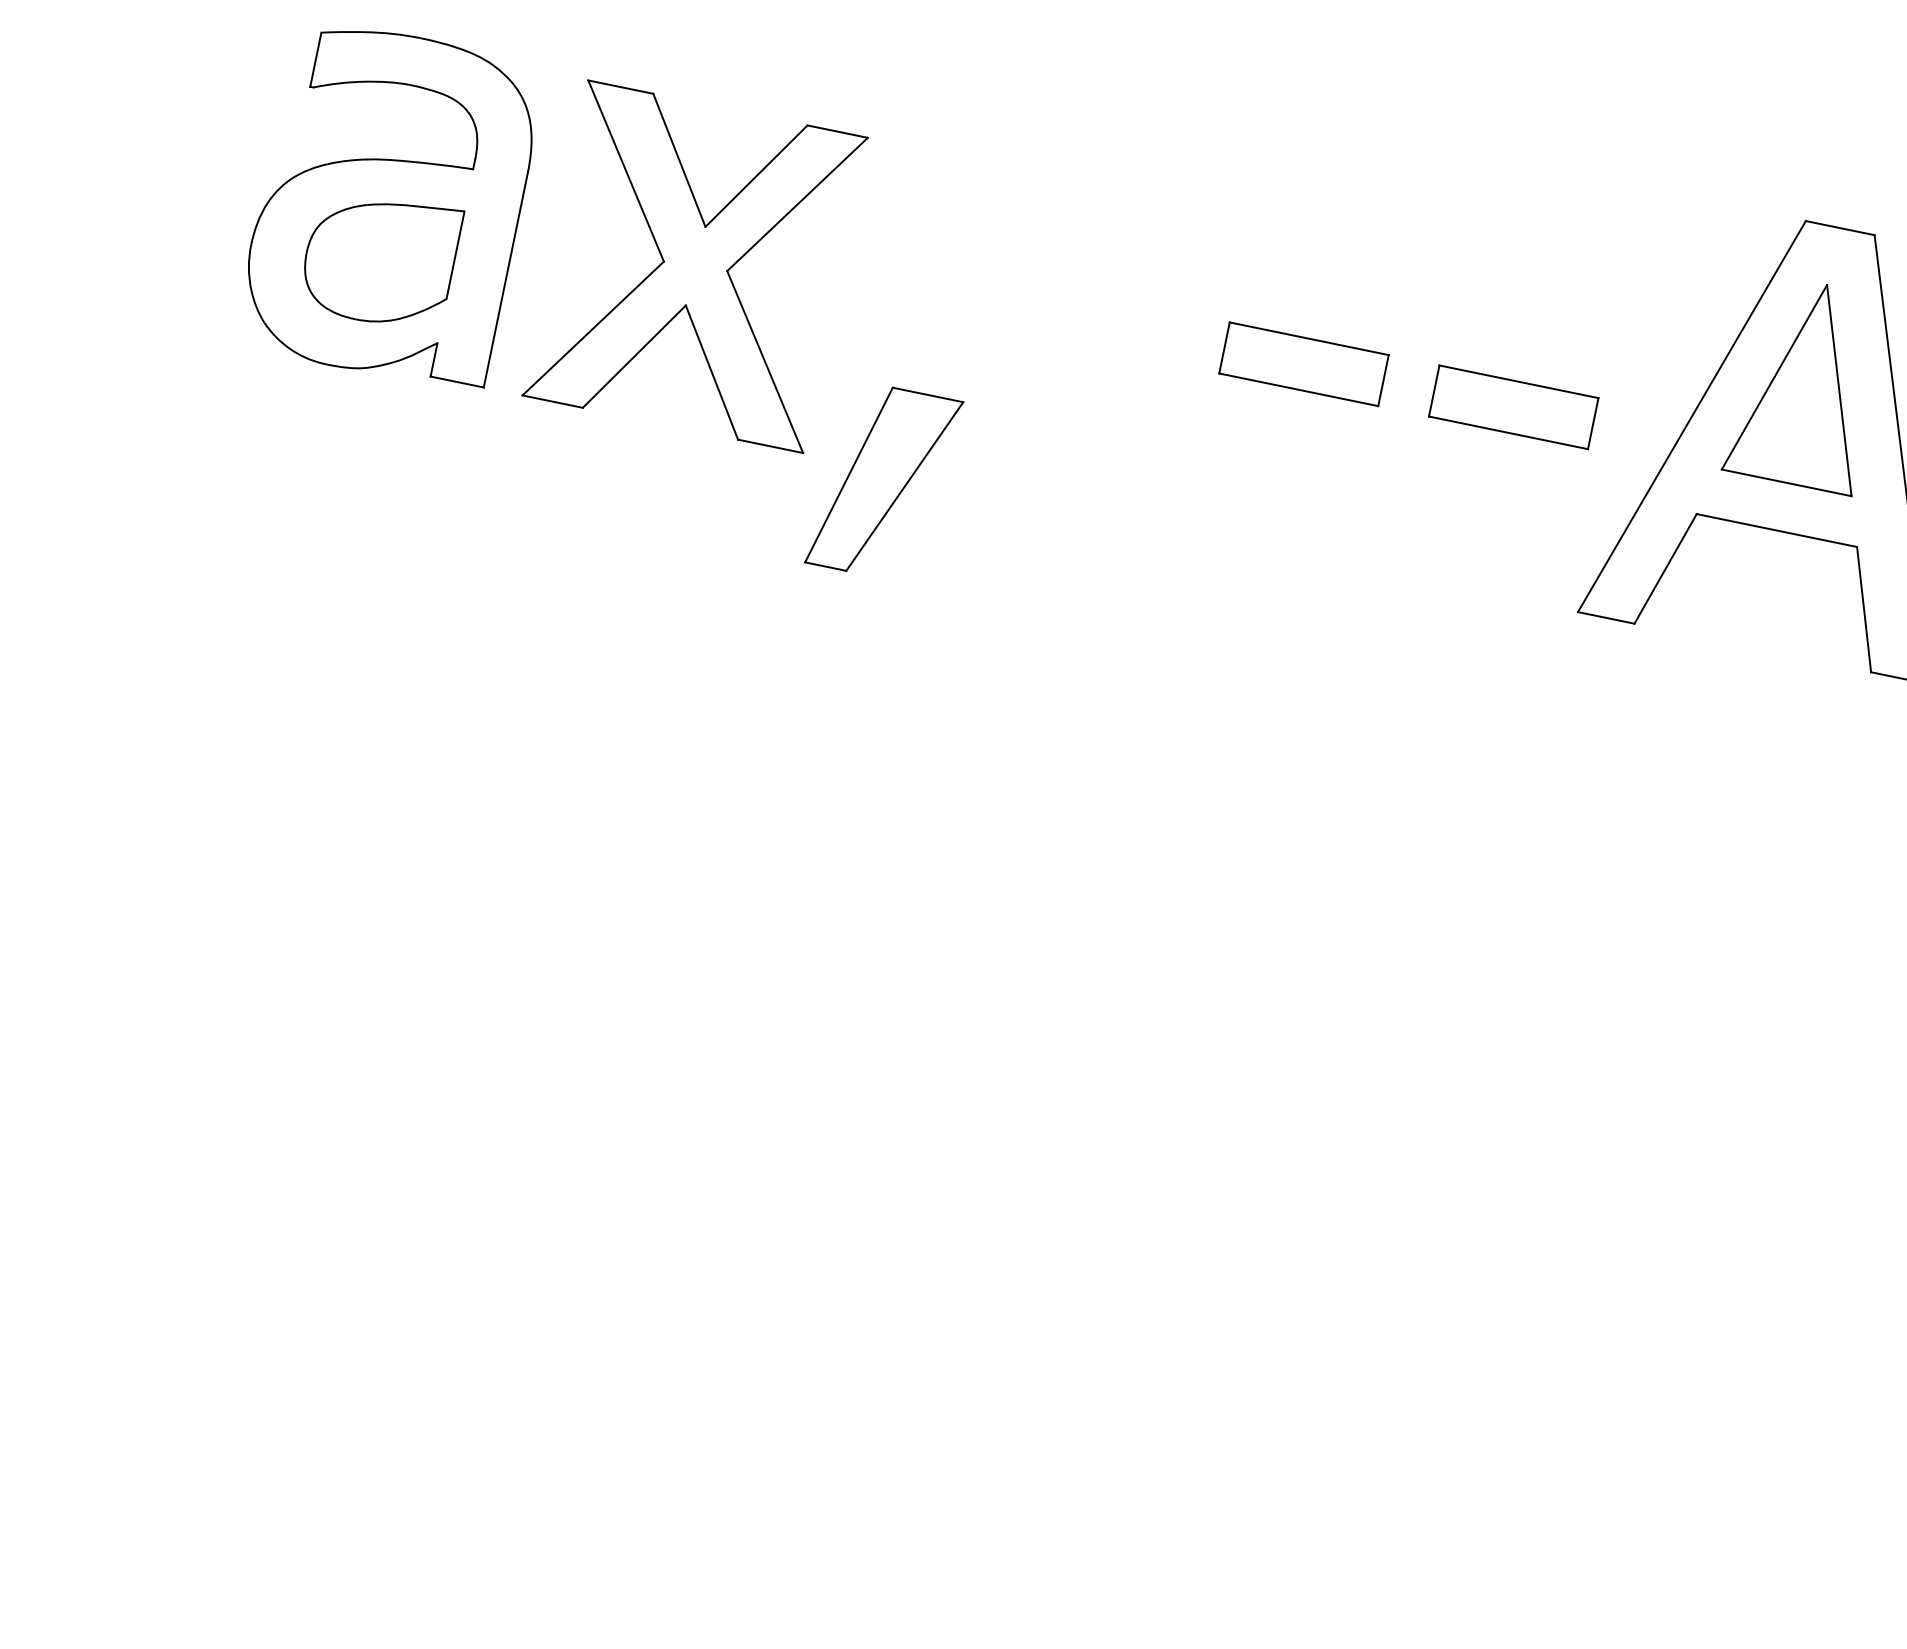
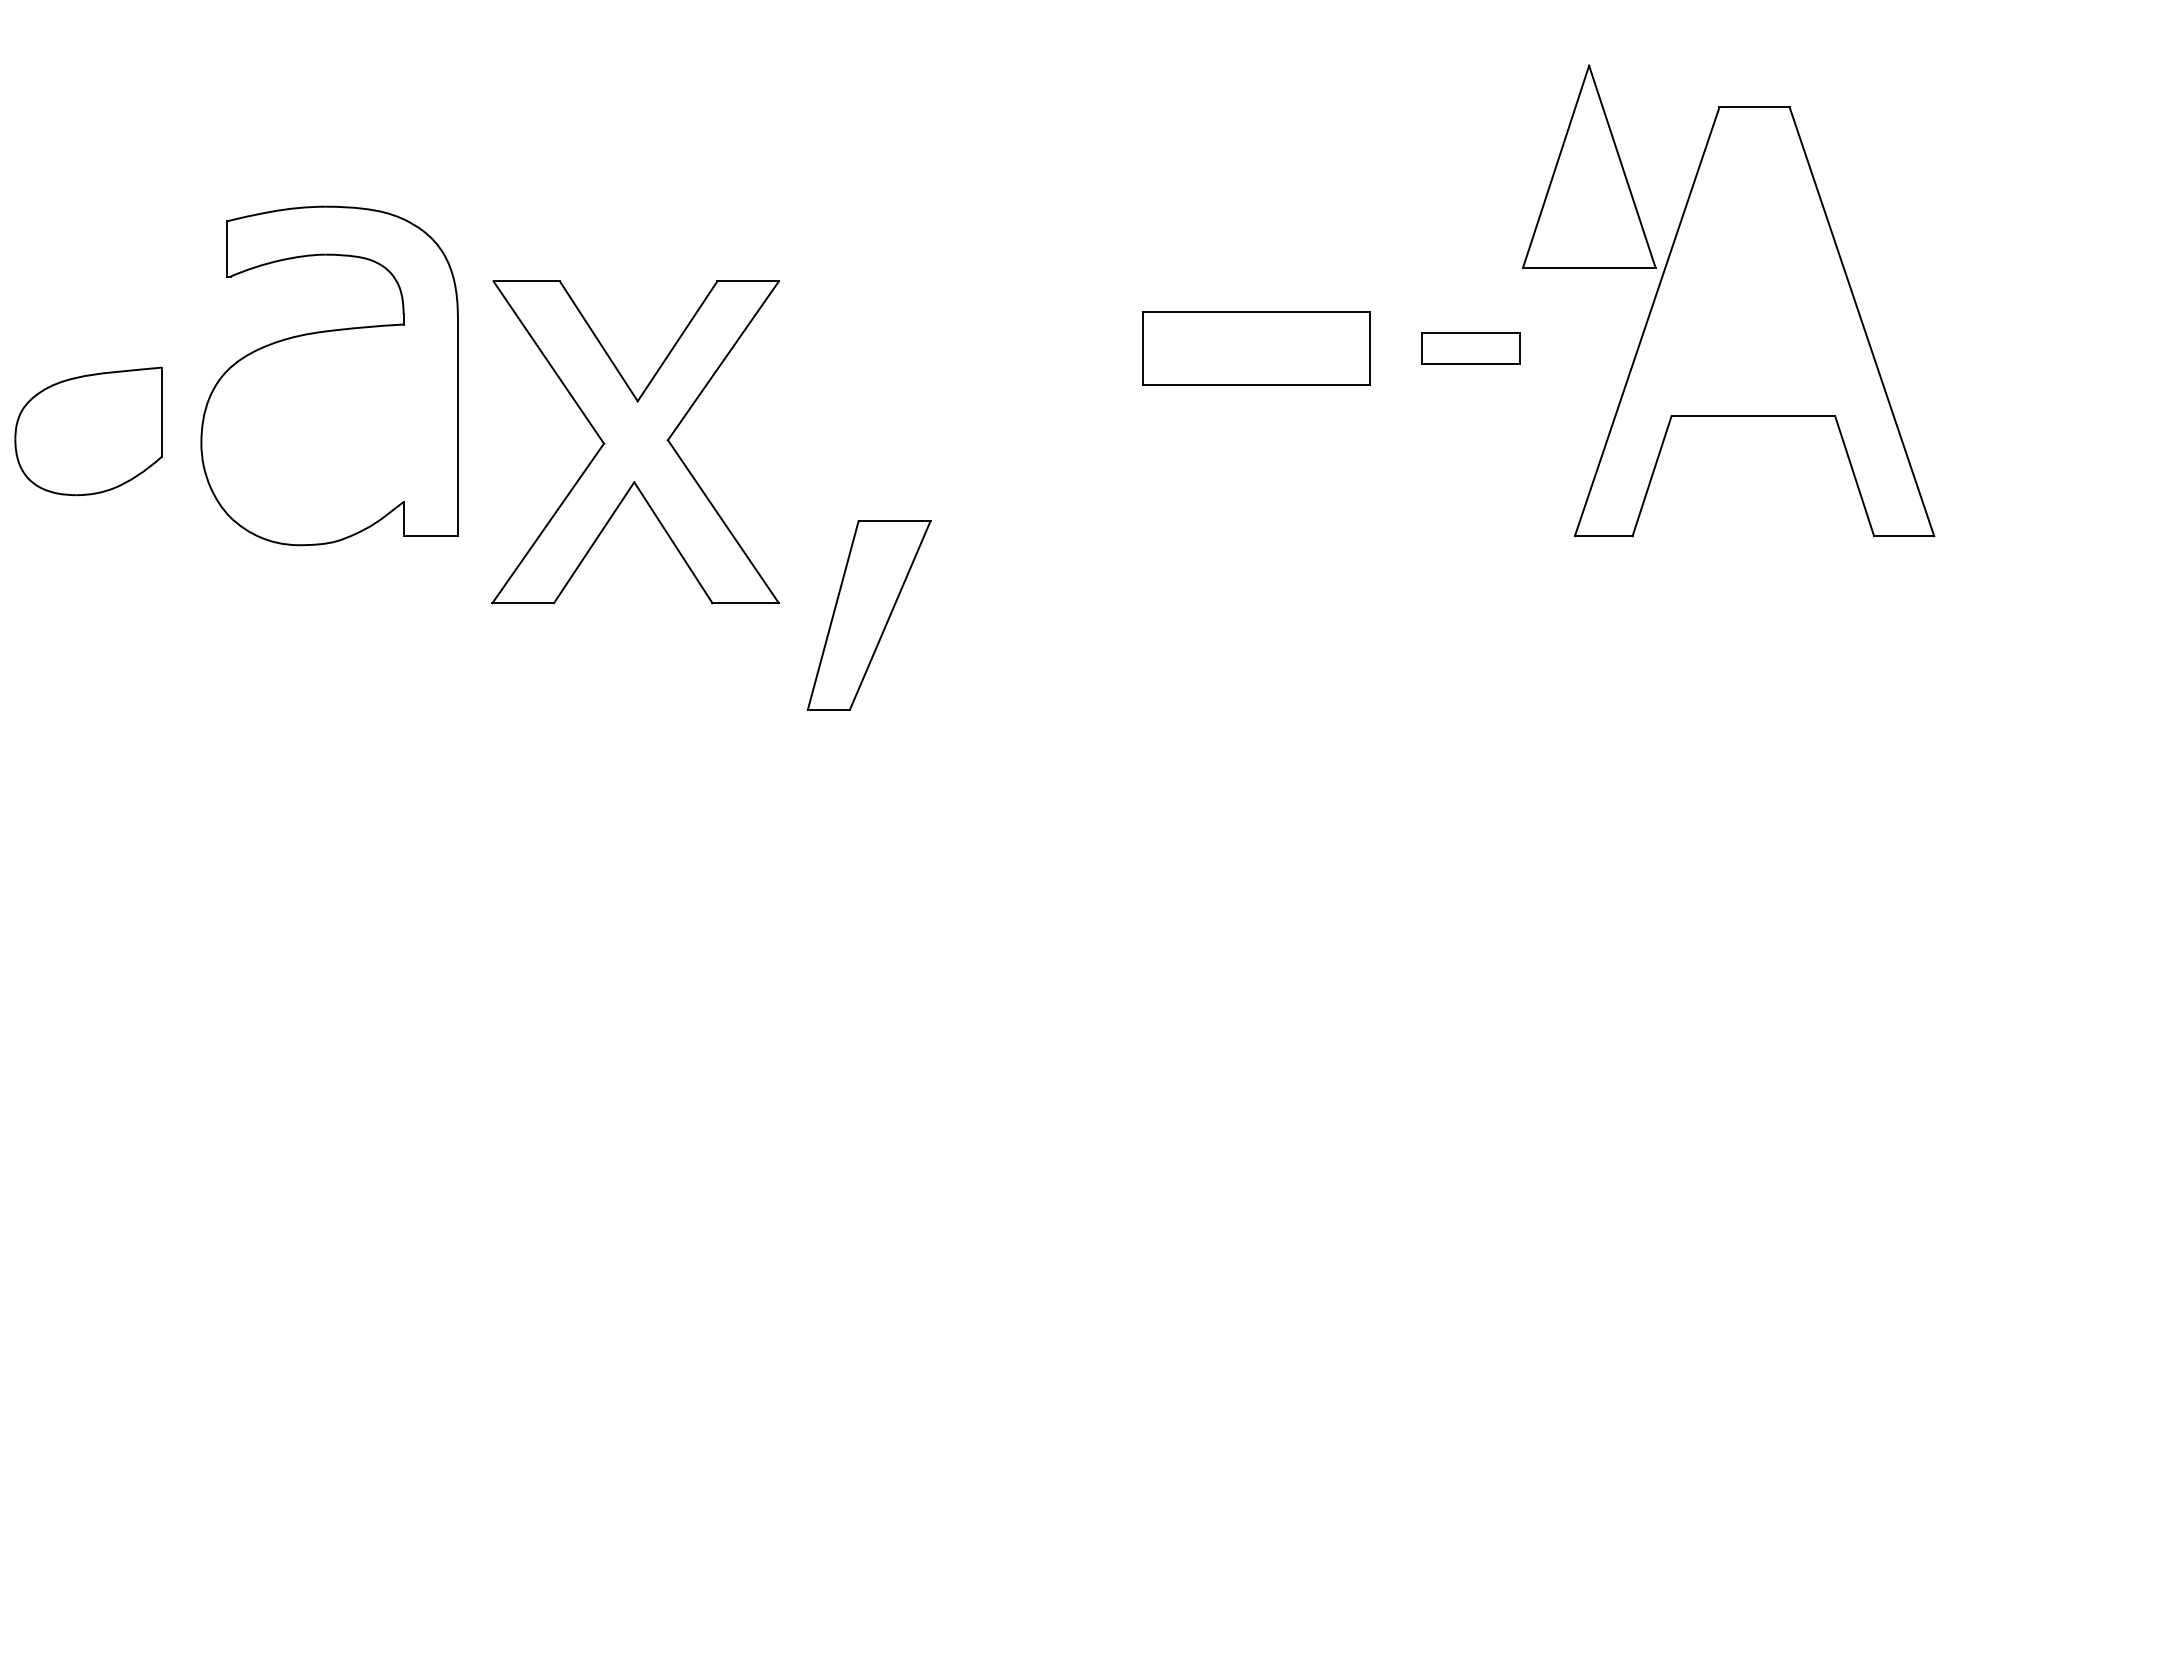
part: (380, 259) -> (88, 431), moved
part: (694, 266) -> (635, 442), moved
part: (1303, 364) -> (1256, 348), size x1.4
part: (1807, 383) -> (1589, 166), moved
part: (1513, 407) -> (1470, 348), size x0.6
part: (883, 482) -> (868, 615), moved

